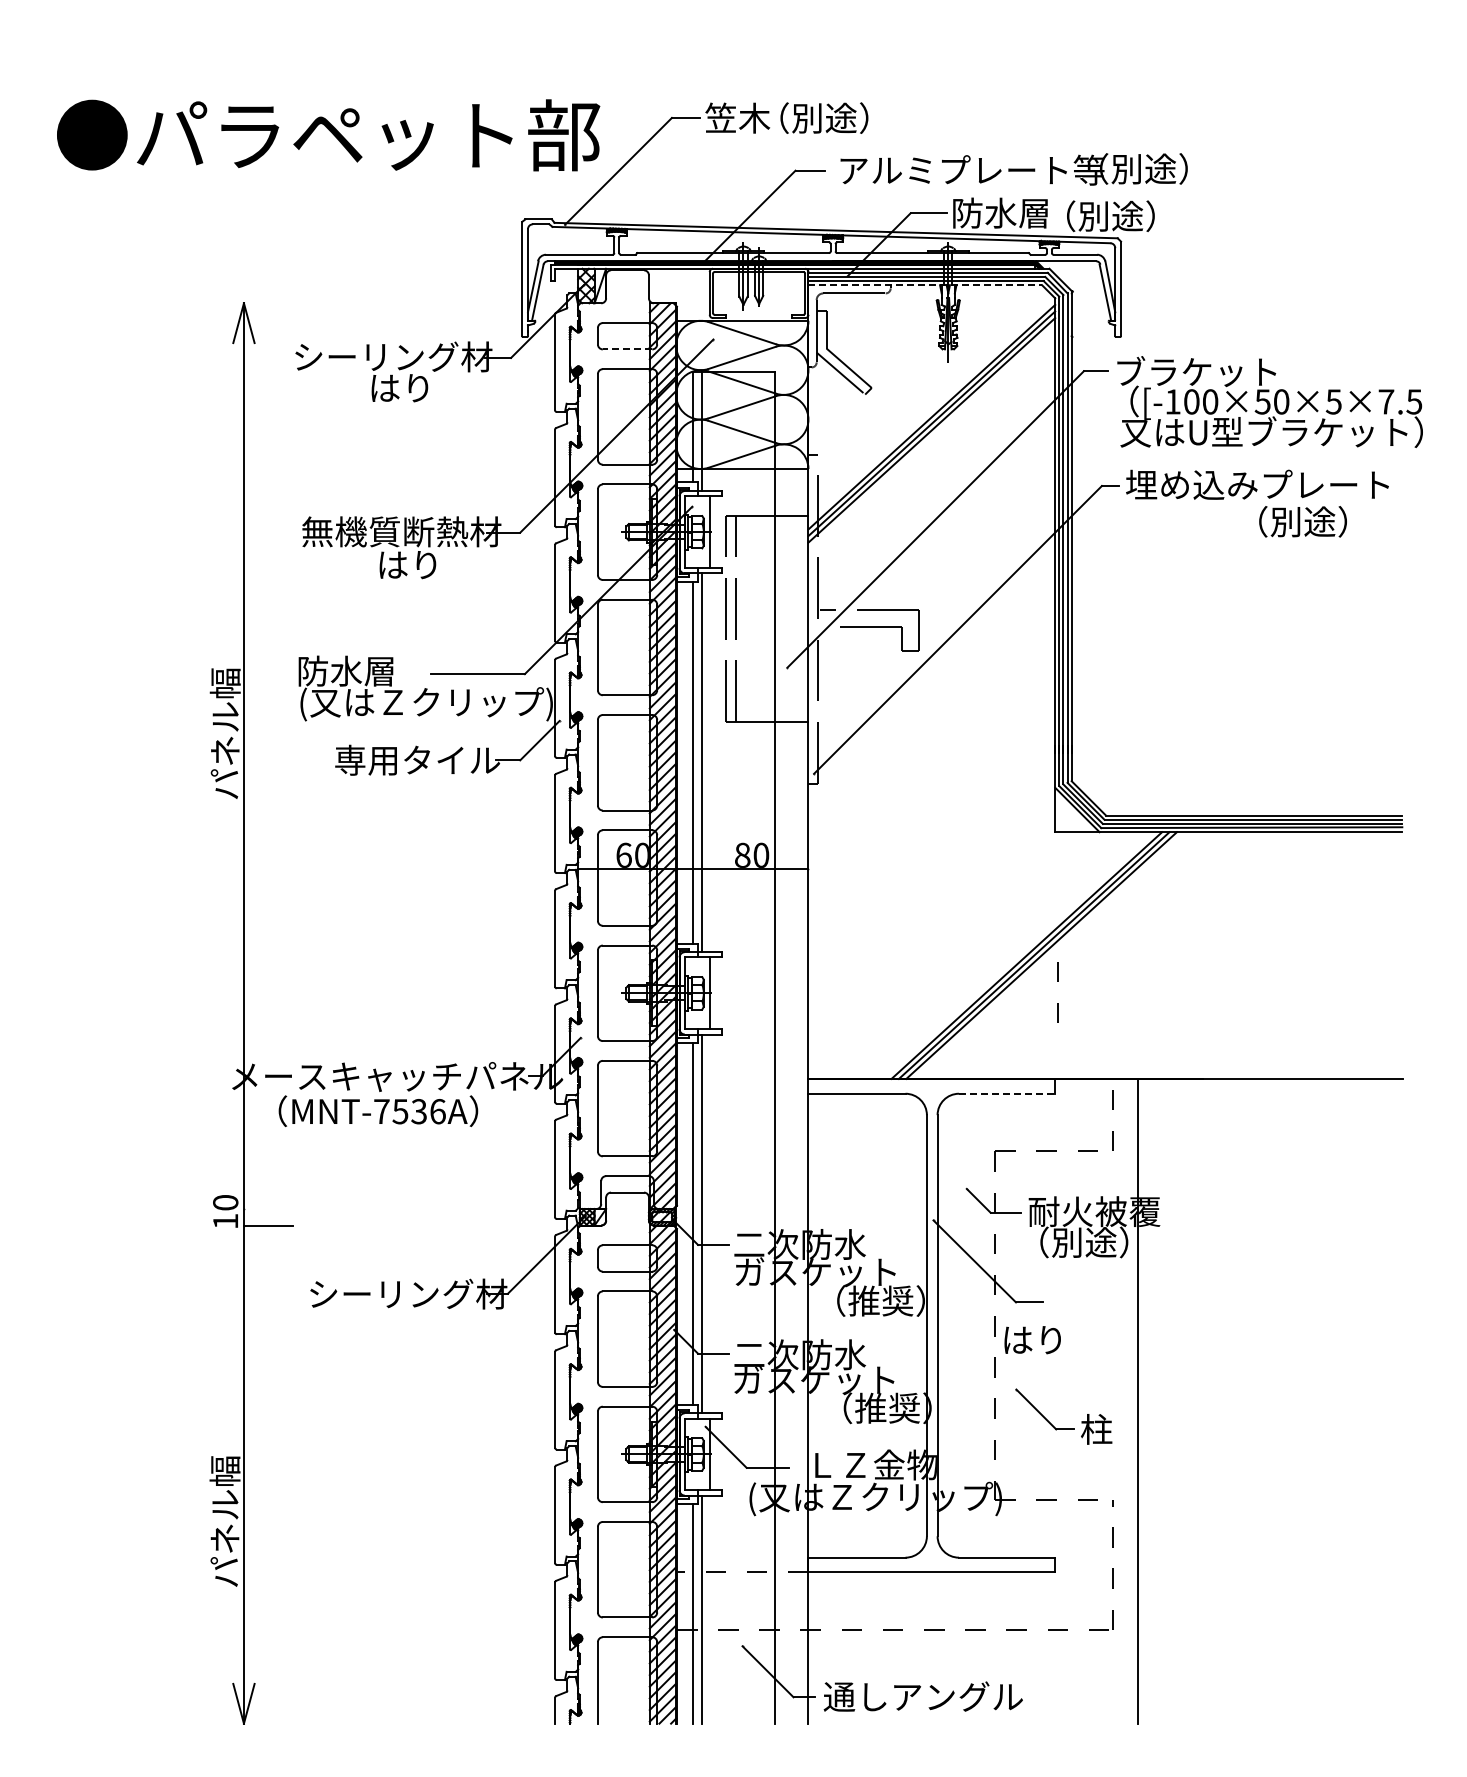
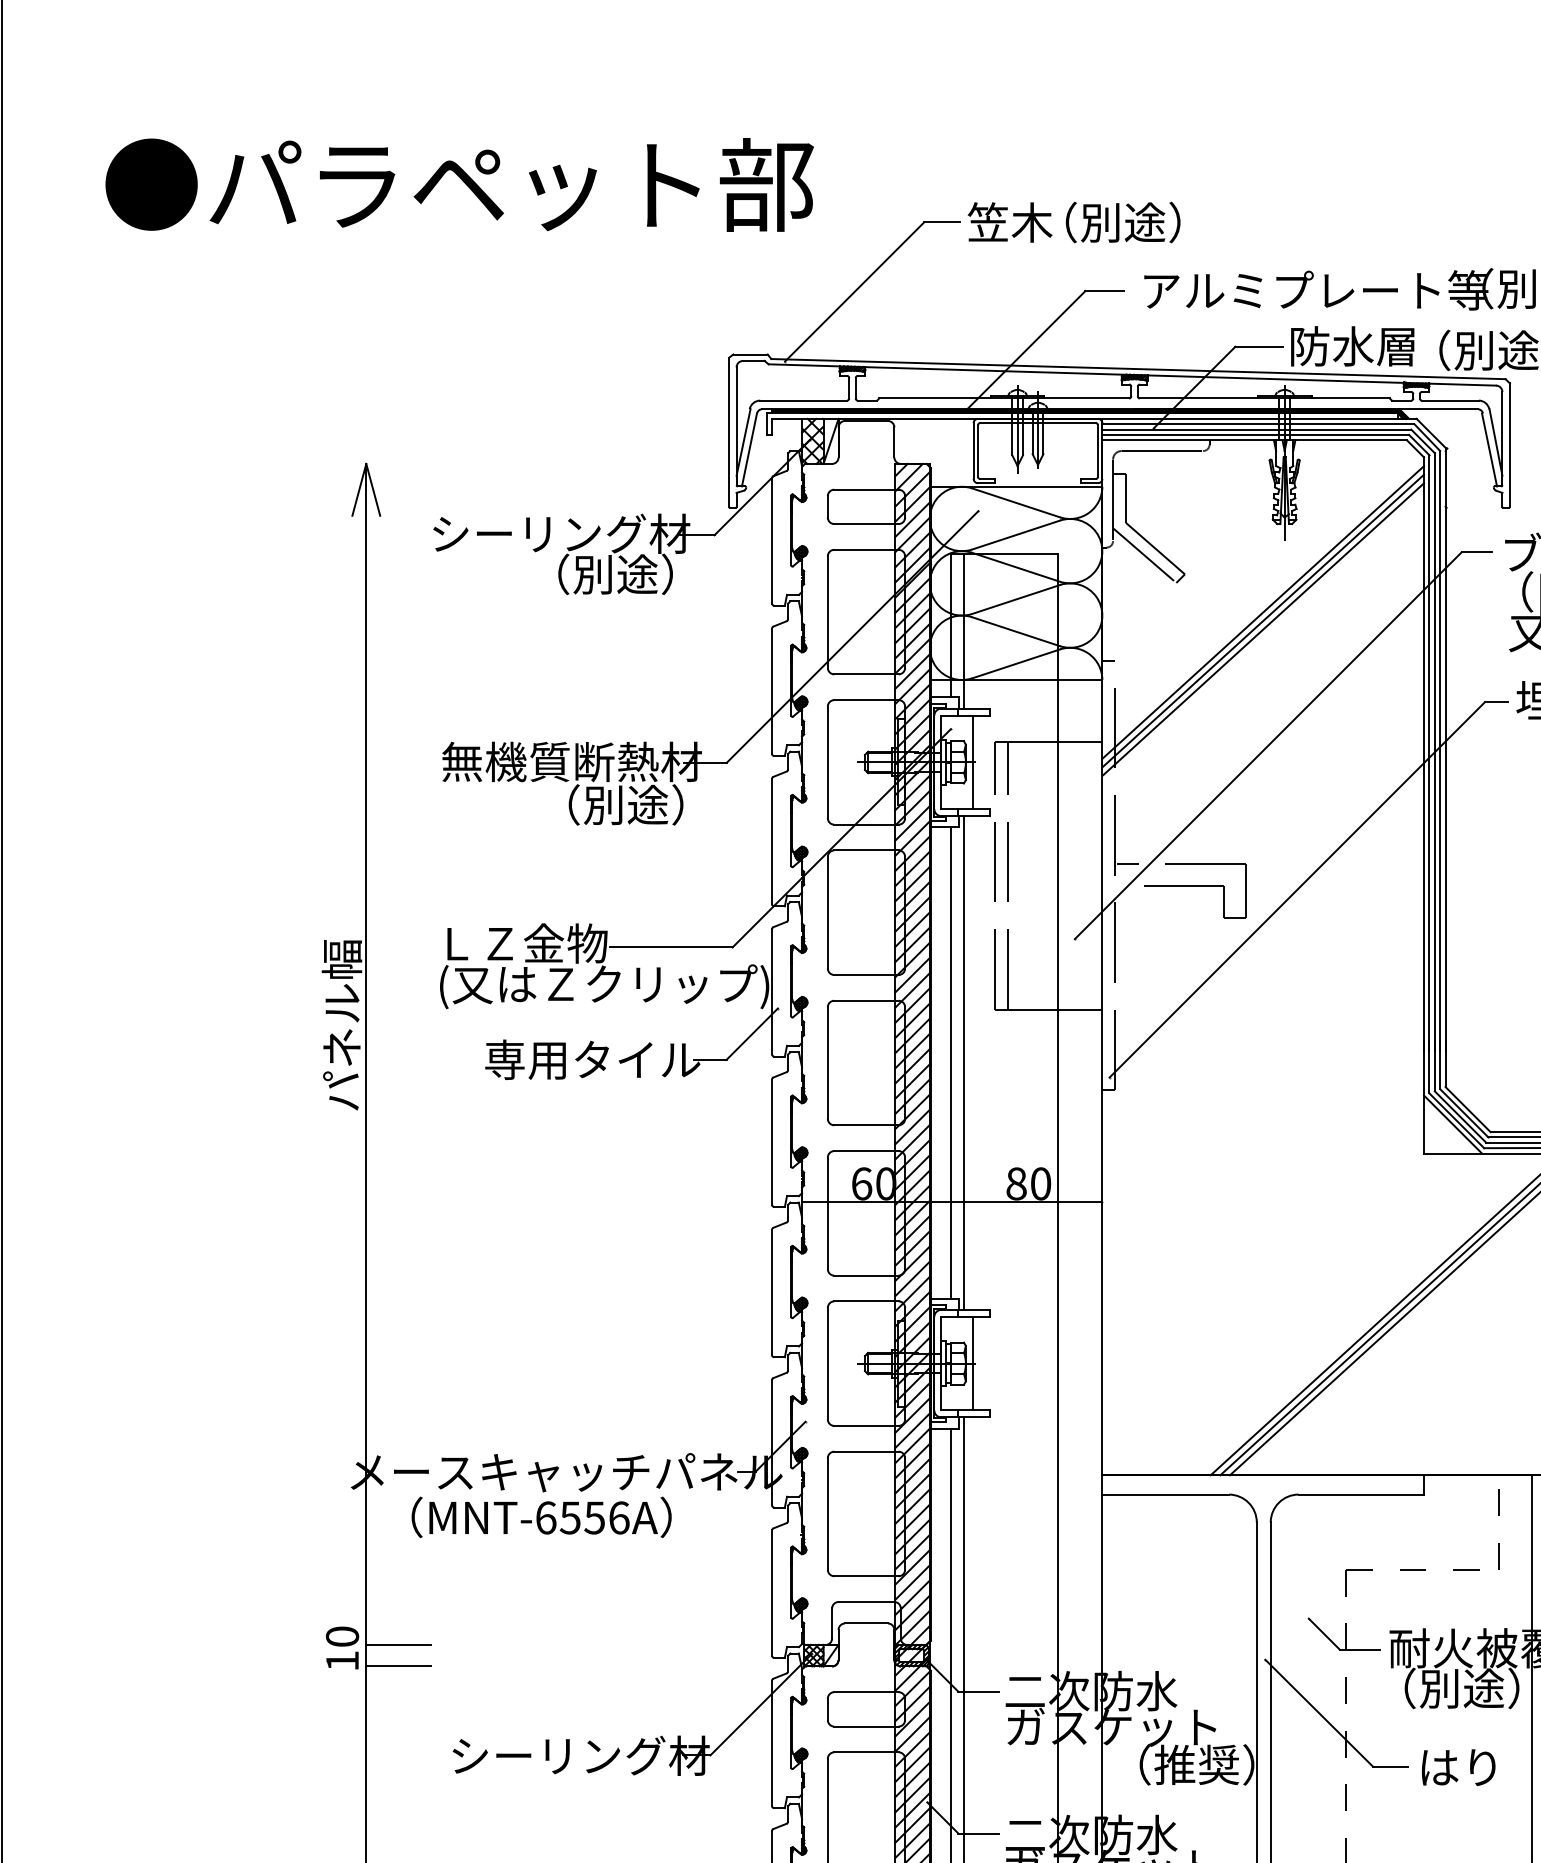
text: (328, 135) -> (459, 185), moved
line: (925, 285) -> (1254, 440), dashed -> solid
line: (627, 349) -> (866, 524), dashed -> solid
text: (425, 387) -> (603, 573), はり -> （別途）
text: (433, 564) -> (613, 804), はり -> （別途）
text: (363, 670) -> (522, 942), 防水層 -> ＬＺ金物
line: (1057, 981) -> (1427, 1348), removed
line: (1007, 1093) -> (1361, 1494), dashed -> solid
text: (400, 1111) -> (570, 1517), MNT-7536A -> MNT-6556A
line: (268, 1209) -> (398, 1645), added
text: (1032, 1340) -> (1458, 1768), moved

